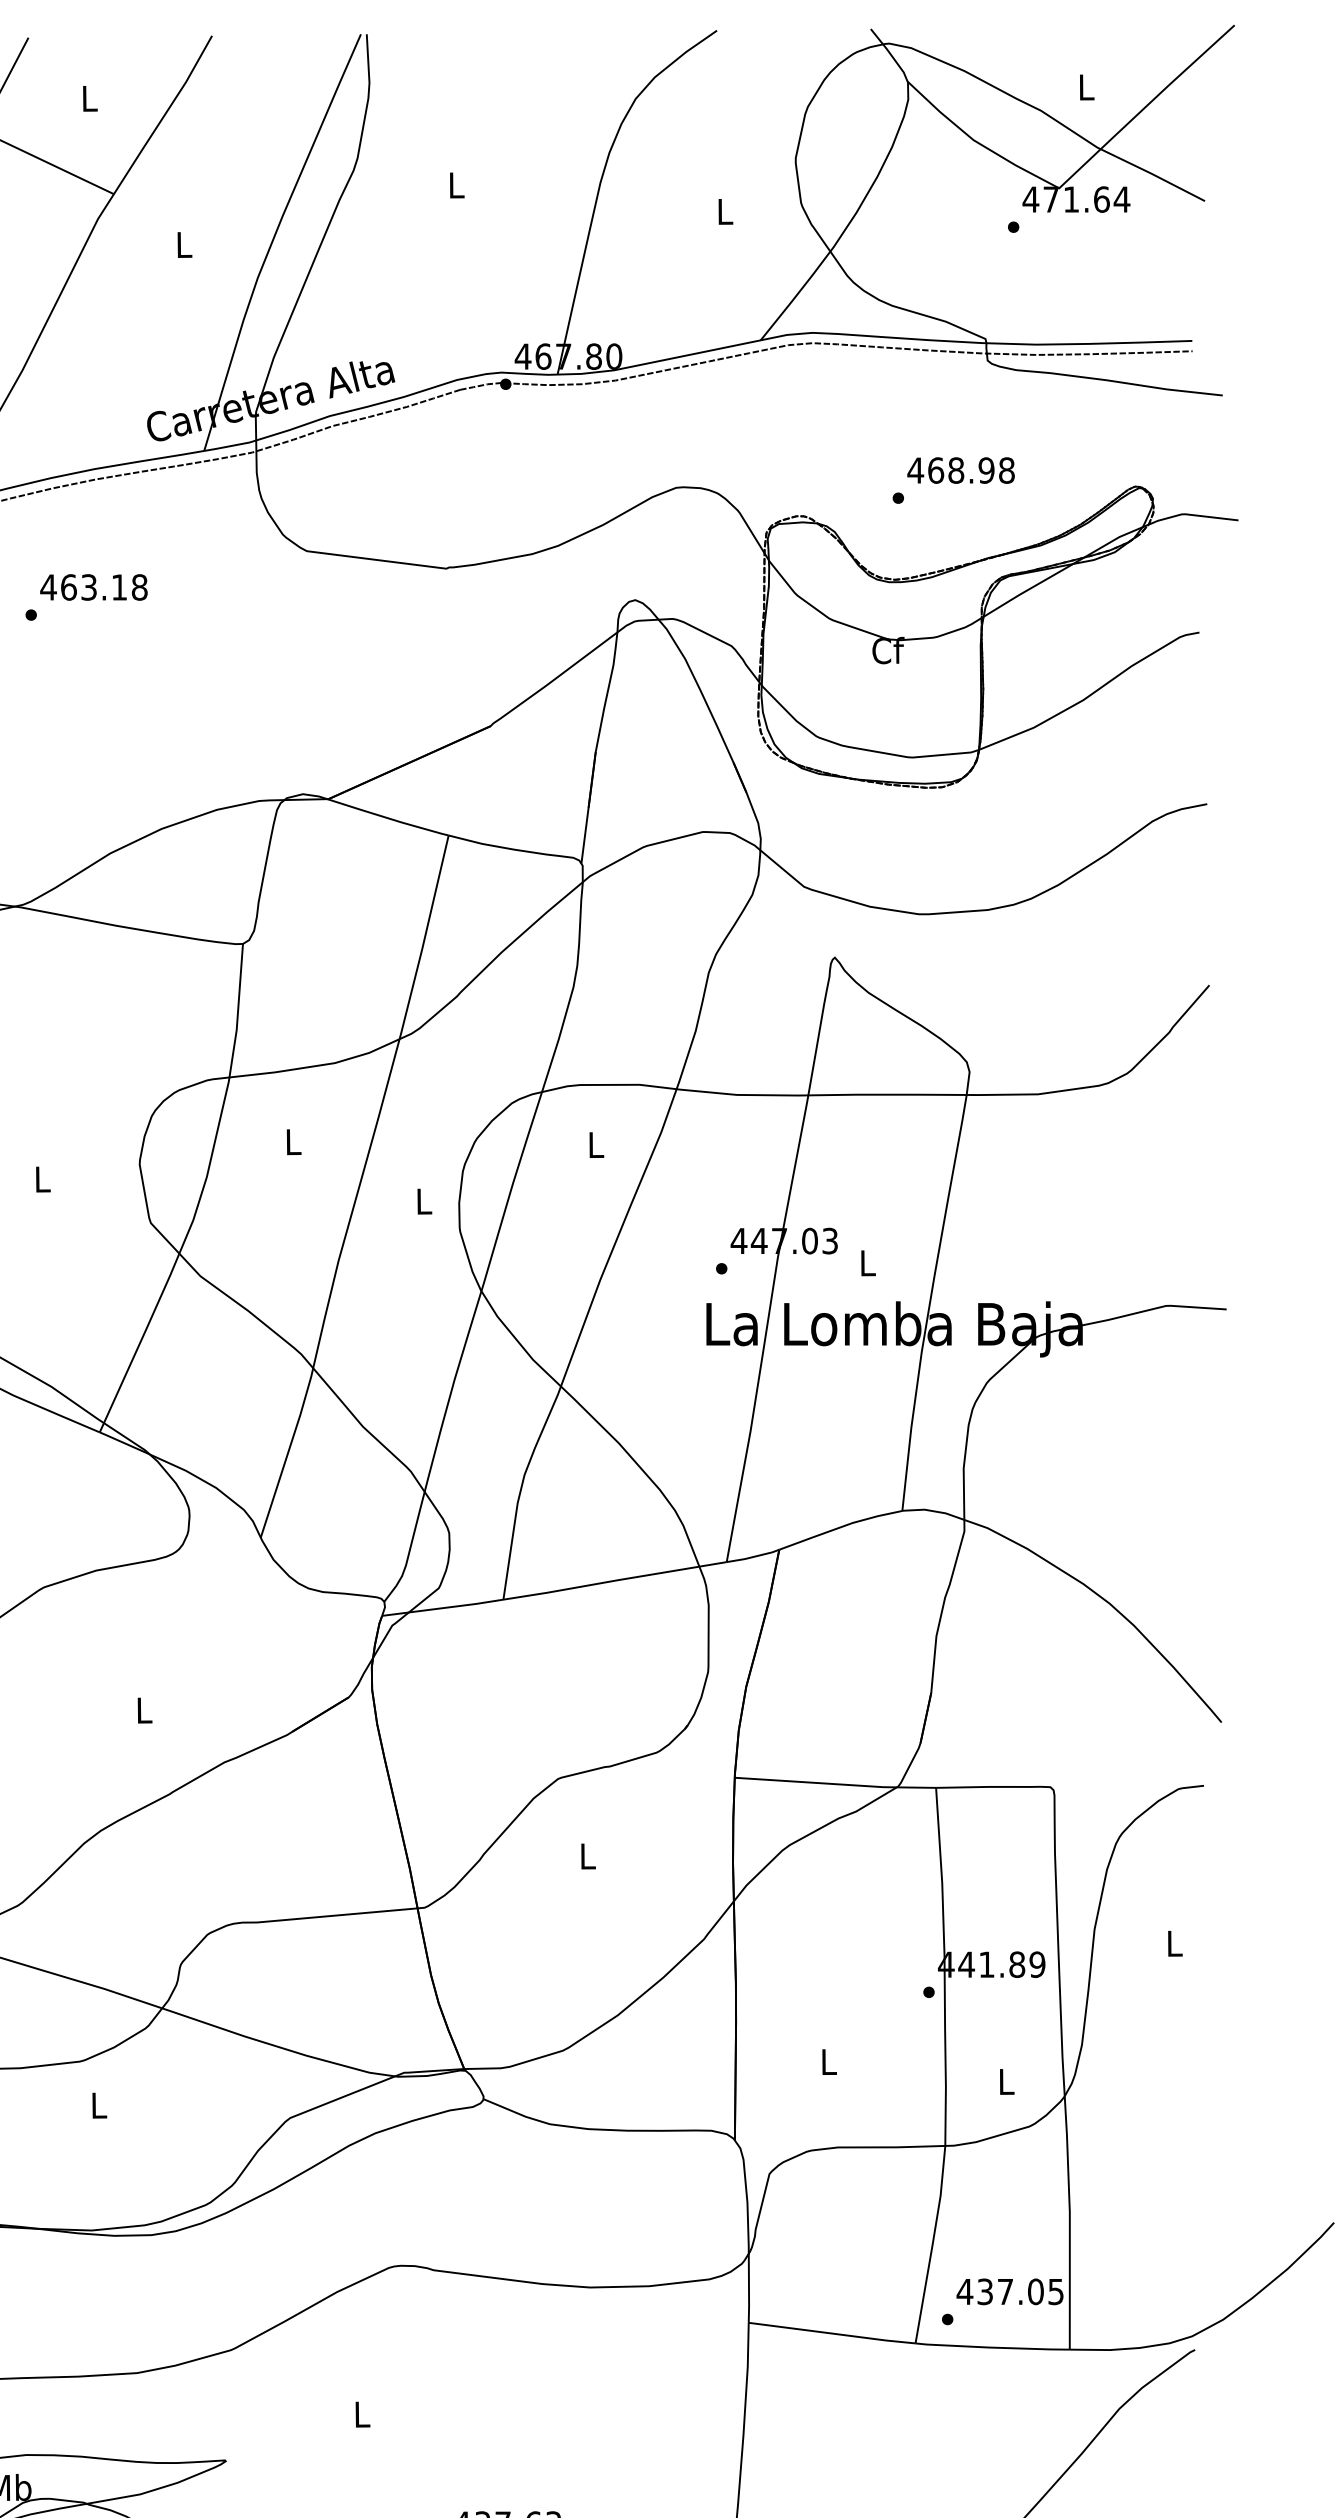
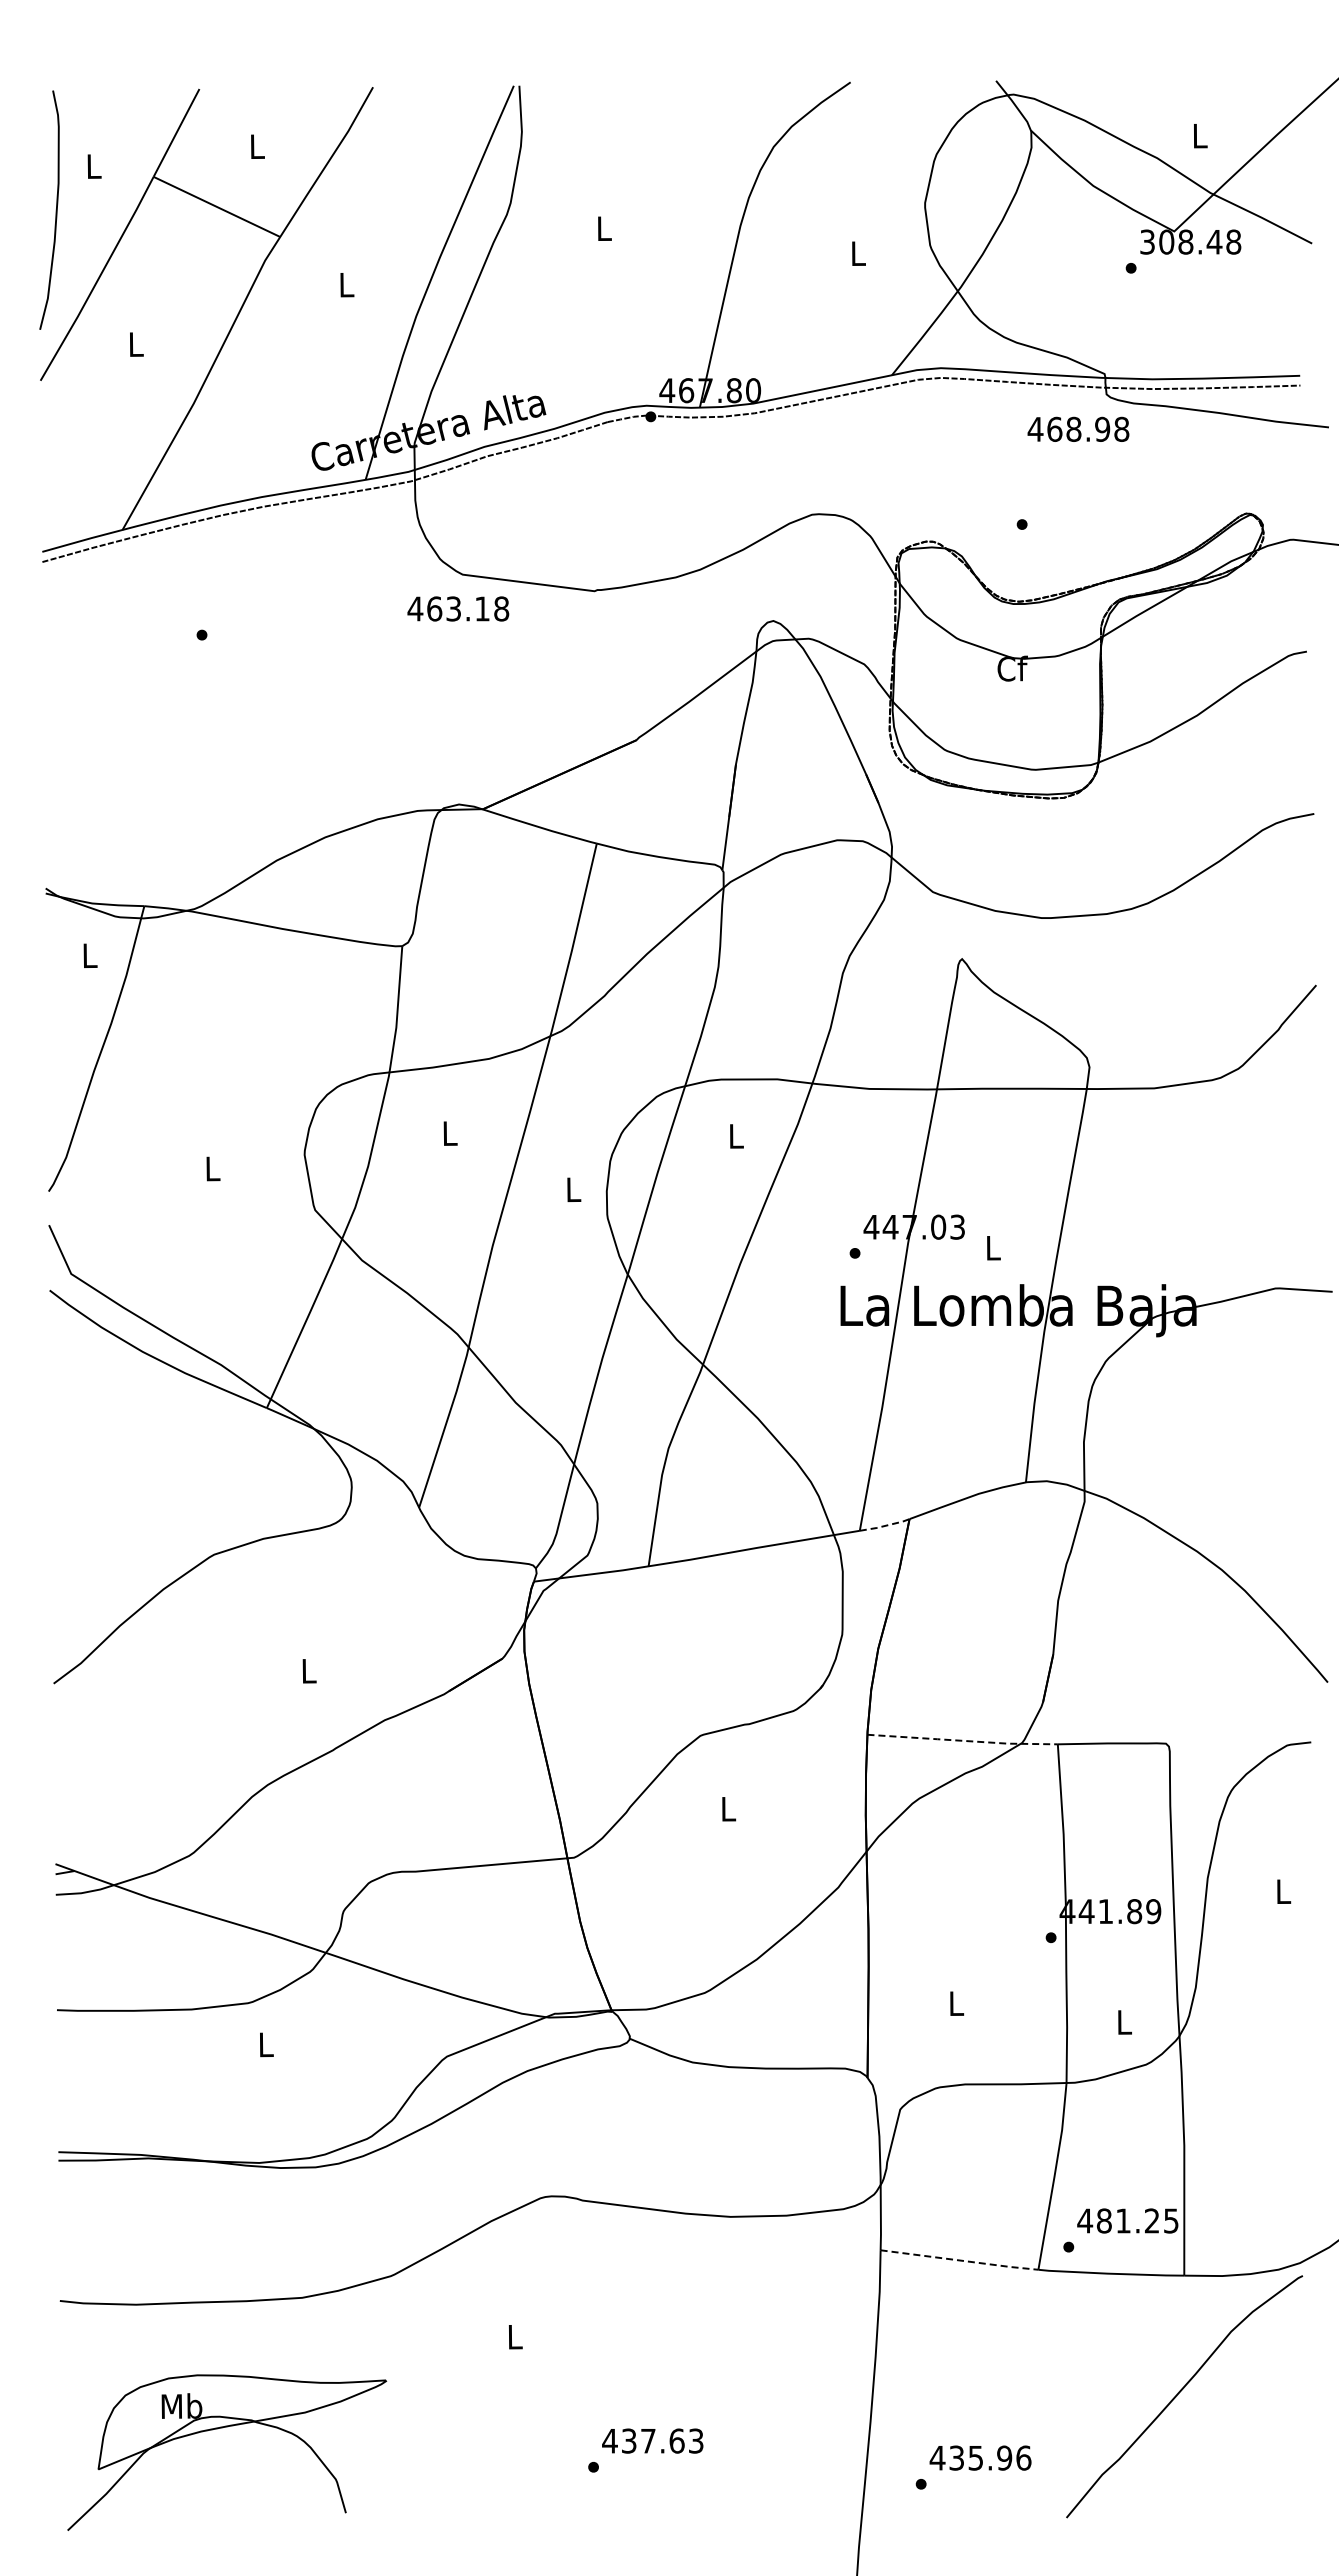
text: (1076, 198) -> (1190, 241), 471.64 -> 308.48
text: (961, 469) -> (1078, 428), moved
text: (94, 586) -> (458, 608), moved
line: (753, 1556) -> (885, 1525), solid -> dashed
line: (835, 1783) -> (962, 1740), solid -> dashed
text: (1009, 2291) -> (1127, 2220), 437.05 -> 481.25
line: (833, 2333) -> (960, 2260), solid -> dashed

